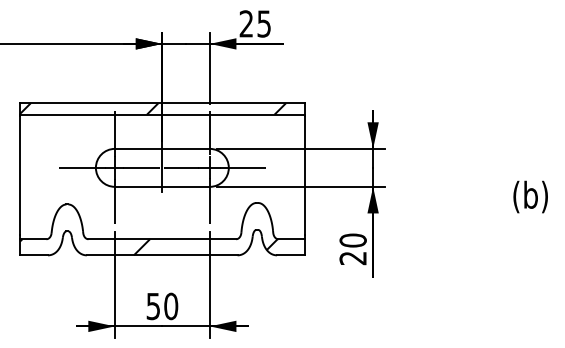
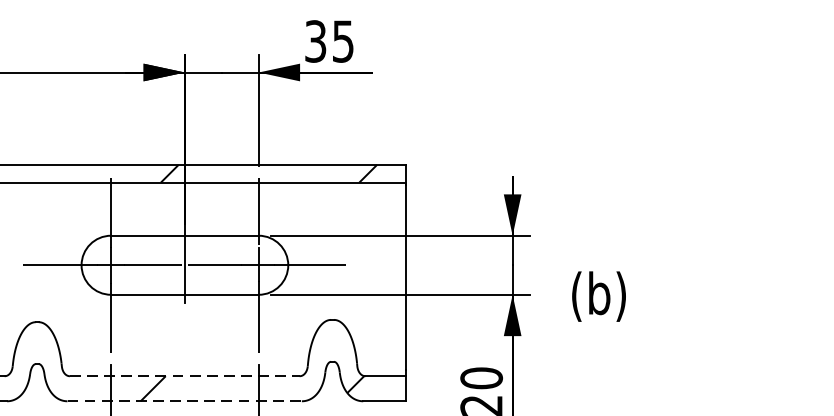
text: (246, 23) -> (315, 40), 25 -> 35
text: (530, 196) -> (598, 295), moved
line: (162, 239) -> (185, 376), solid -> dashed
line: (162, 255) -> (185, 401), solid -> dashed

